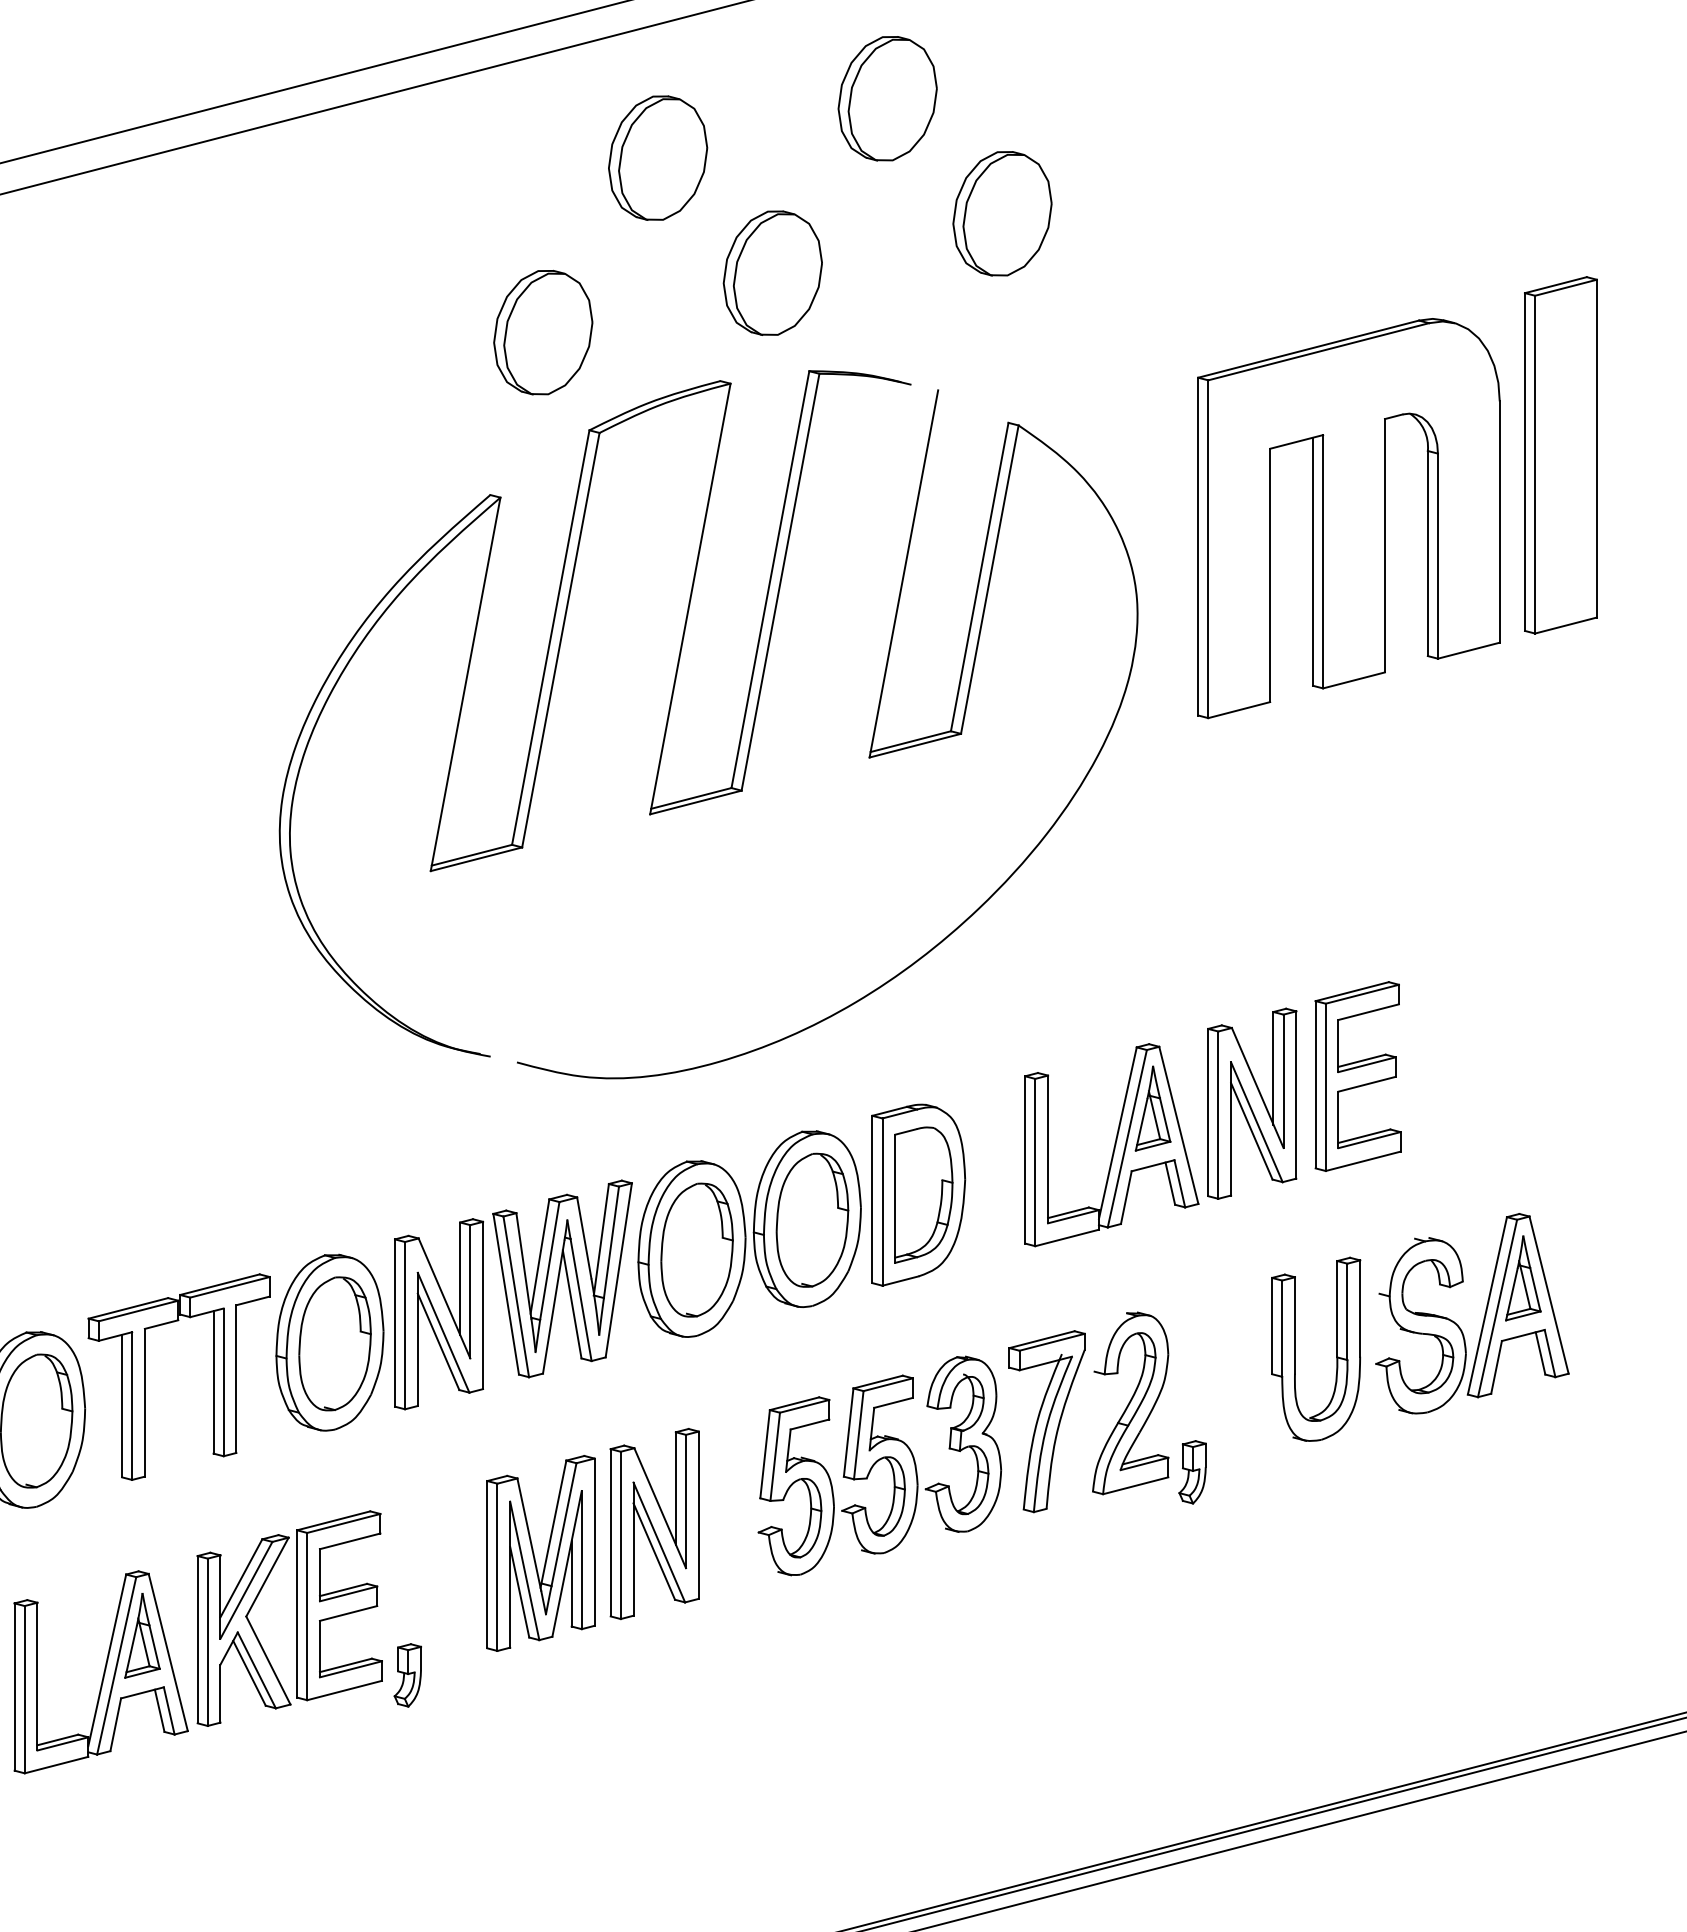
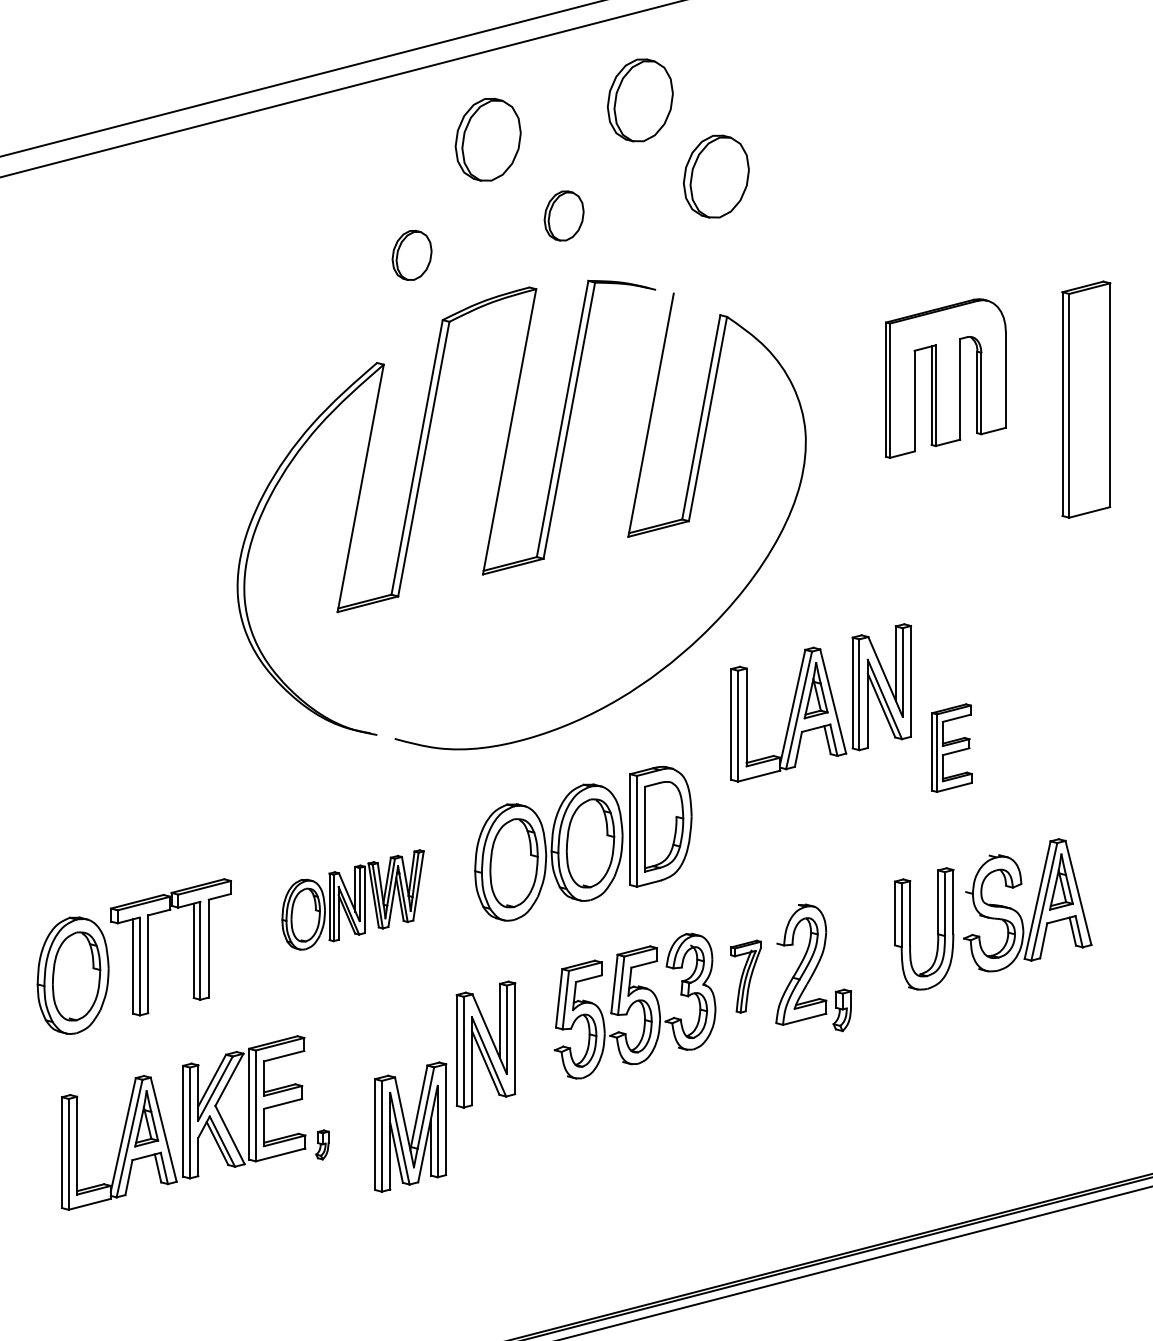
part: (771, 272) -> (563, 215), size x0.6
part: (542, 332) -> (411, 255), size x0.6
part: (1561, 455) -> (1086, 399), moved
part: (1348, 518) -> (945, 378), size x0.6
part: (1357, 1075) -> (951, 747), size x0.7
part: (1159, 1126) -> (820, 702), moved
part: (453, 1304) -> (352, 899), size x0.6
part: (1046, 1421) -> (745, 976), size x0.6
part: (540, 1552) -> (410, 1126), moved
part: (407, 1674) -> (322, 1144), size x0.7

